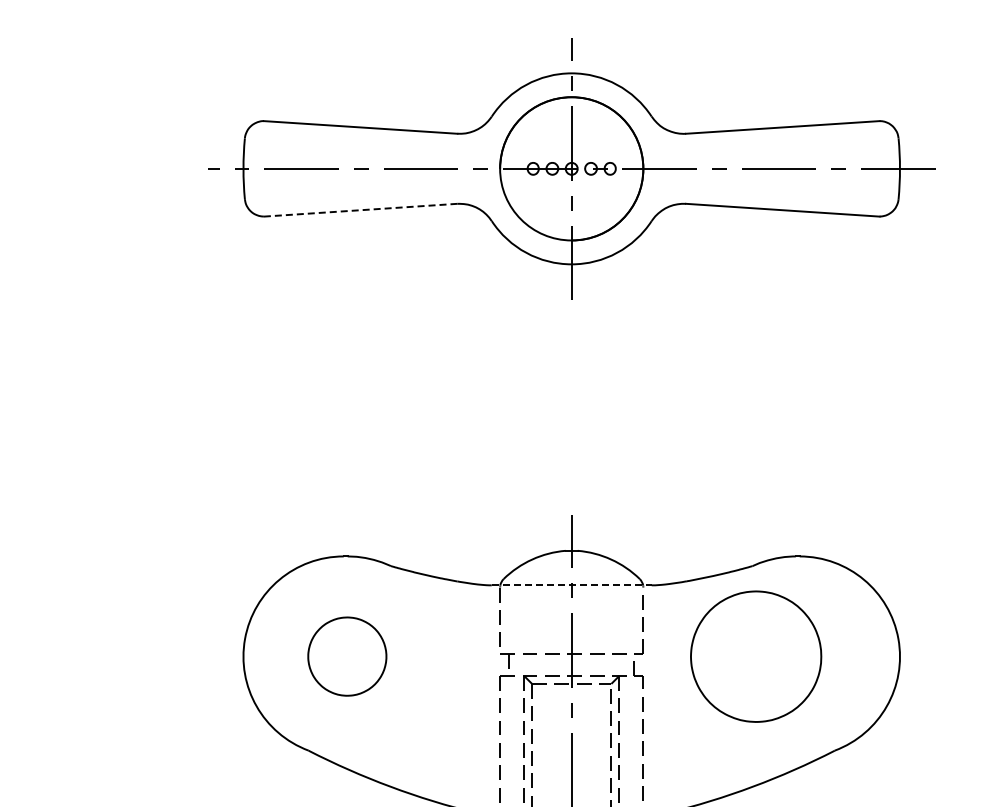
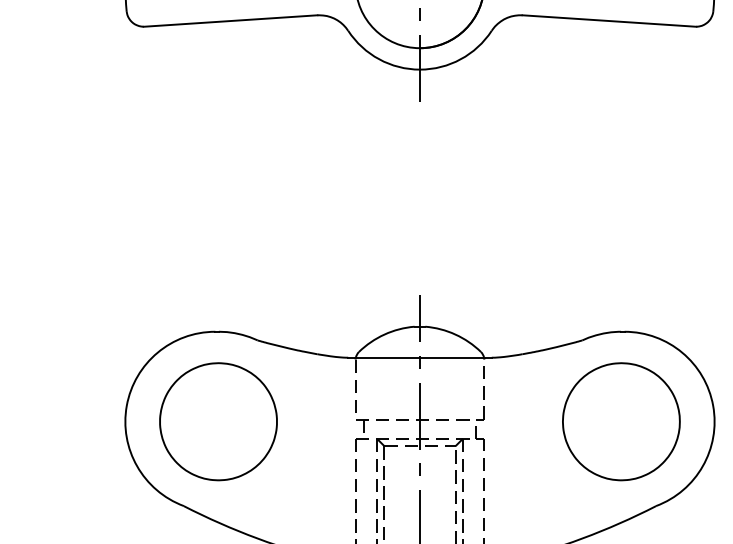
line: (360, 210) -> (230, 21), dashed -> solid
line: (571, 585) -> (419, 357), dashed -> solid
part: (347, 656) -> (218, 421), size x1.67
part: (756, 656) -> (621, 421), moved

